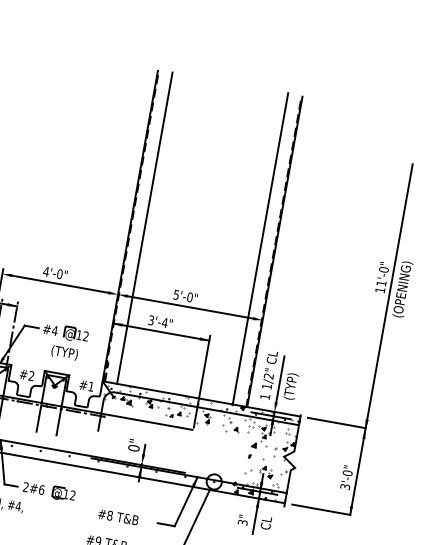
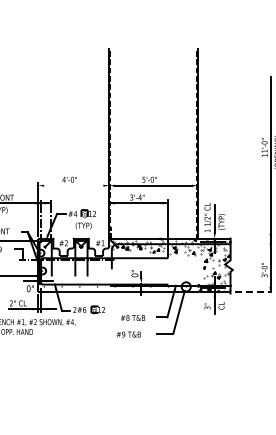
line: (145, 226) -> (118, 142), removed
line: (261, 247) -> (189, 142), removed
line: (59, 283) -> (73, 185), removed
line: (336, 422) -> (252, 238), removed
line: (320, 510) -> (252, 292), solid -> dashed

